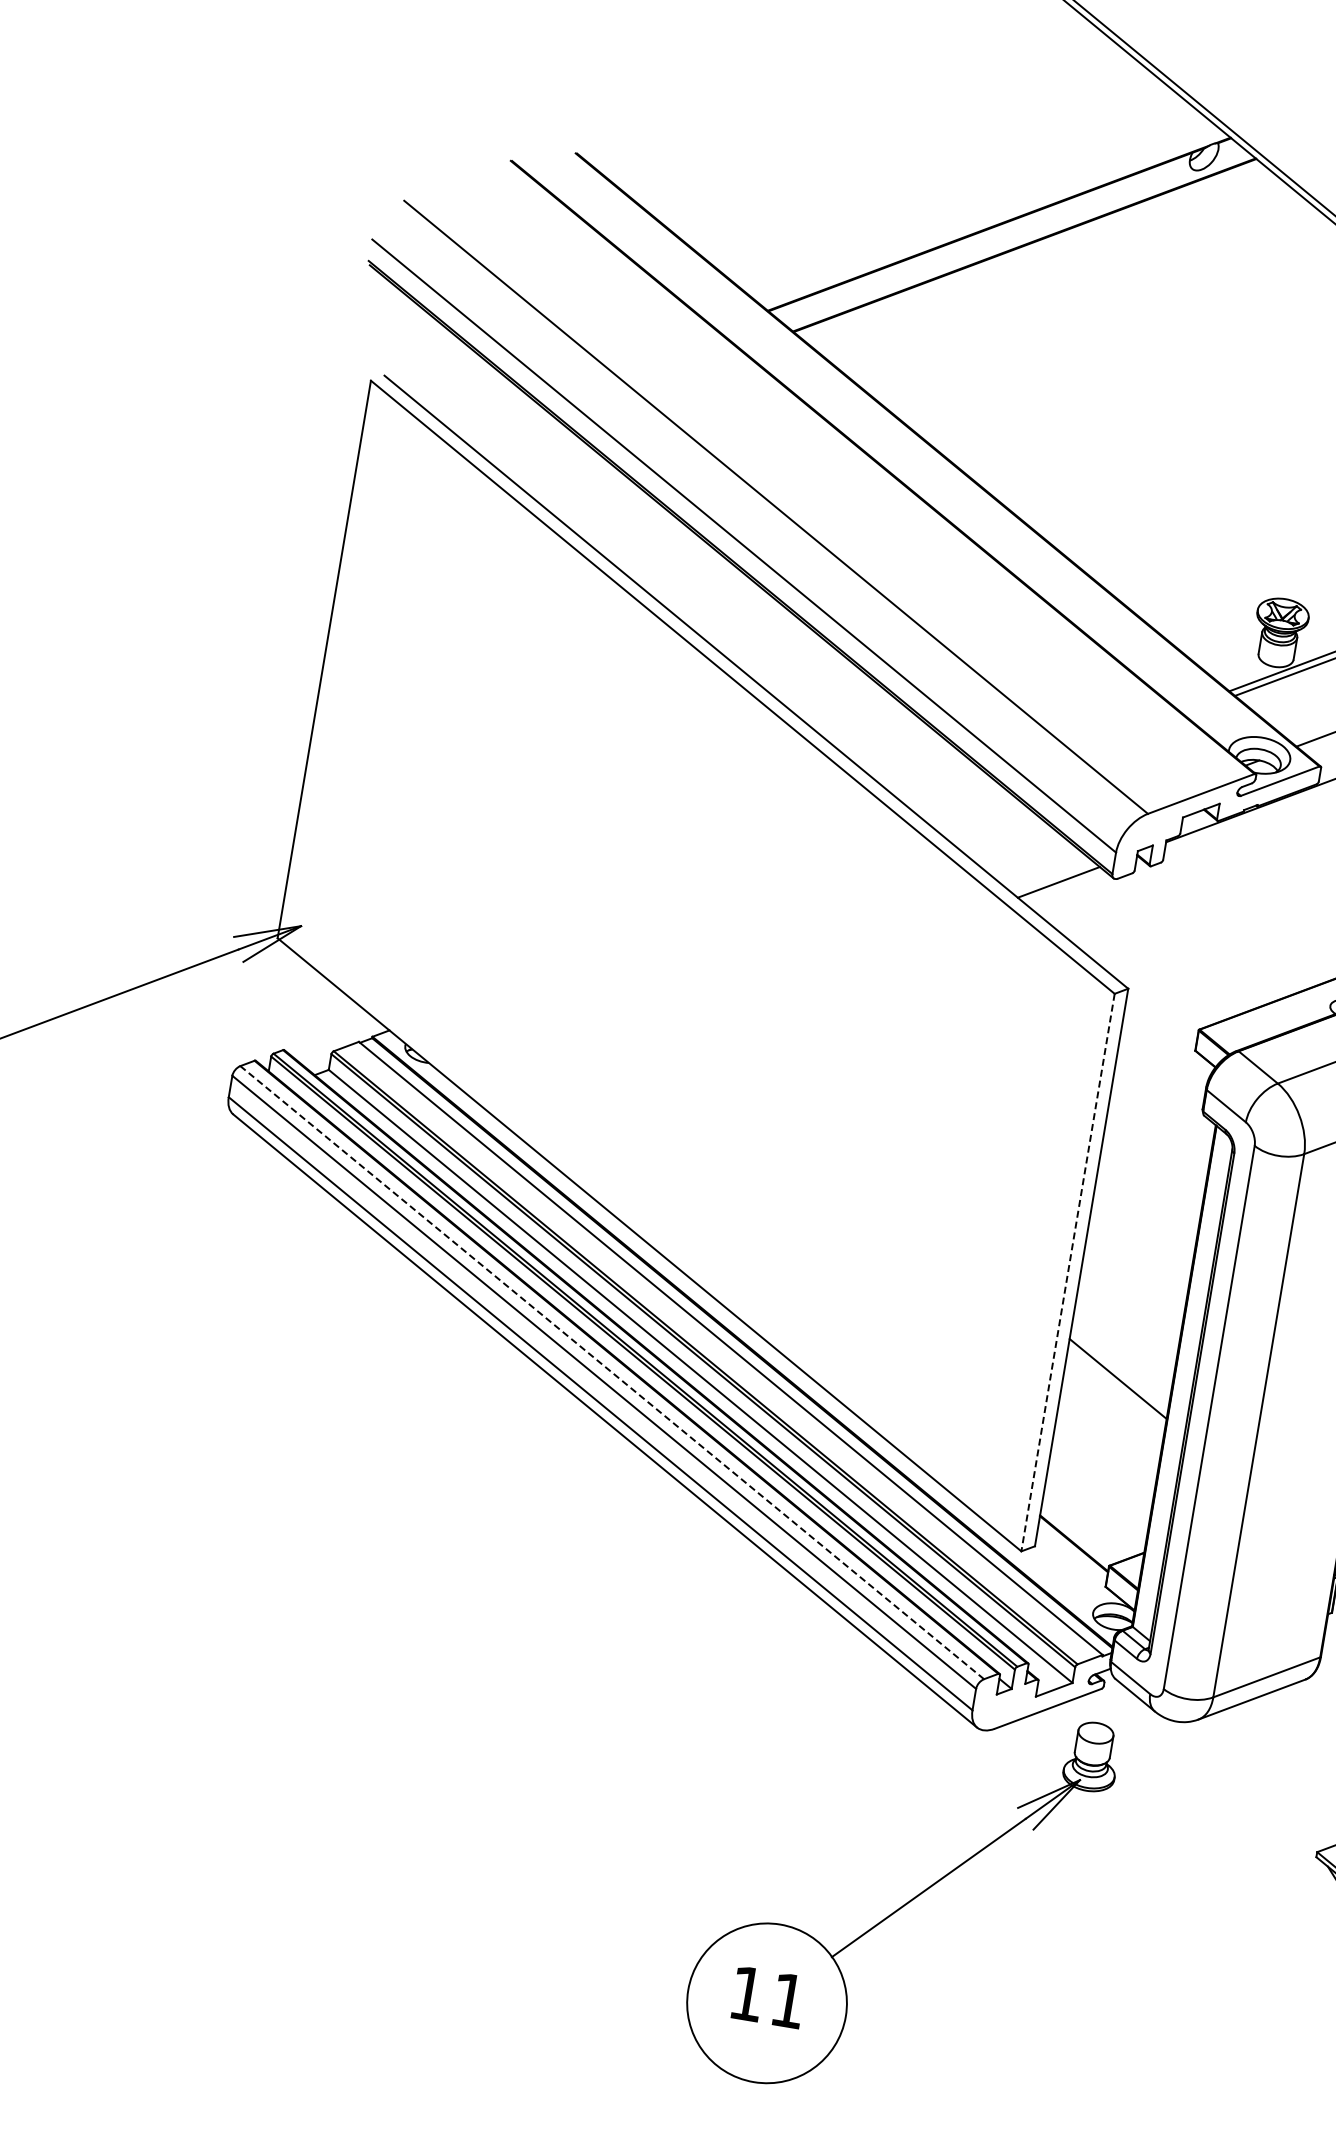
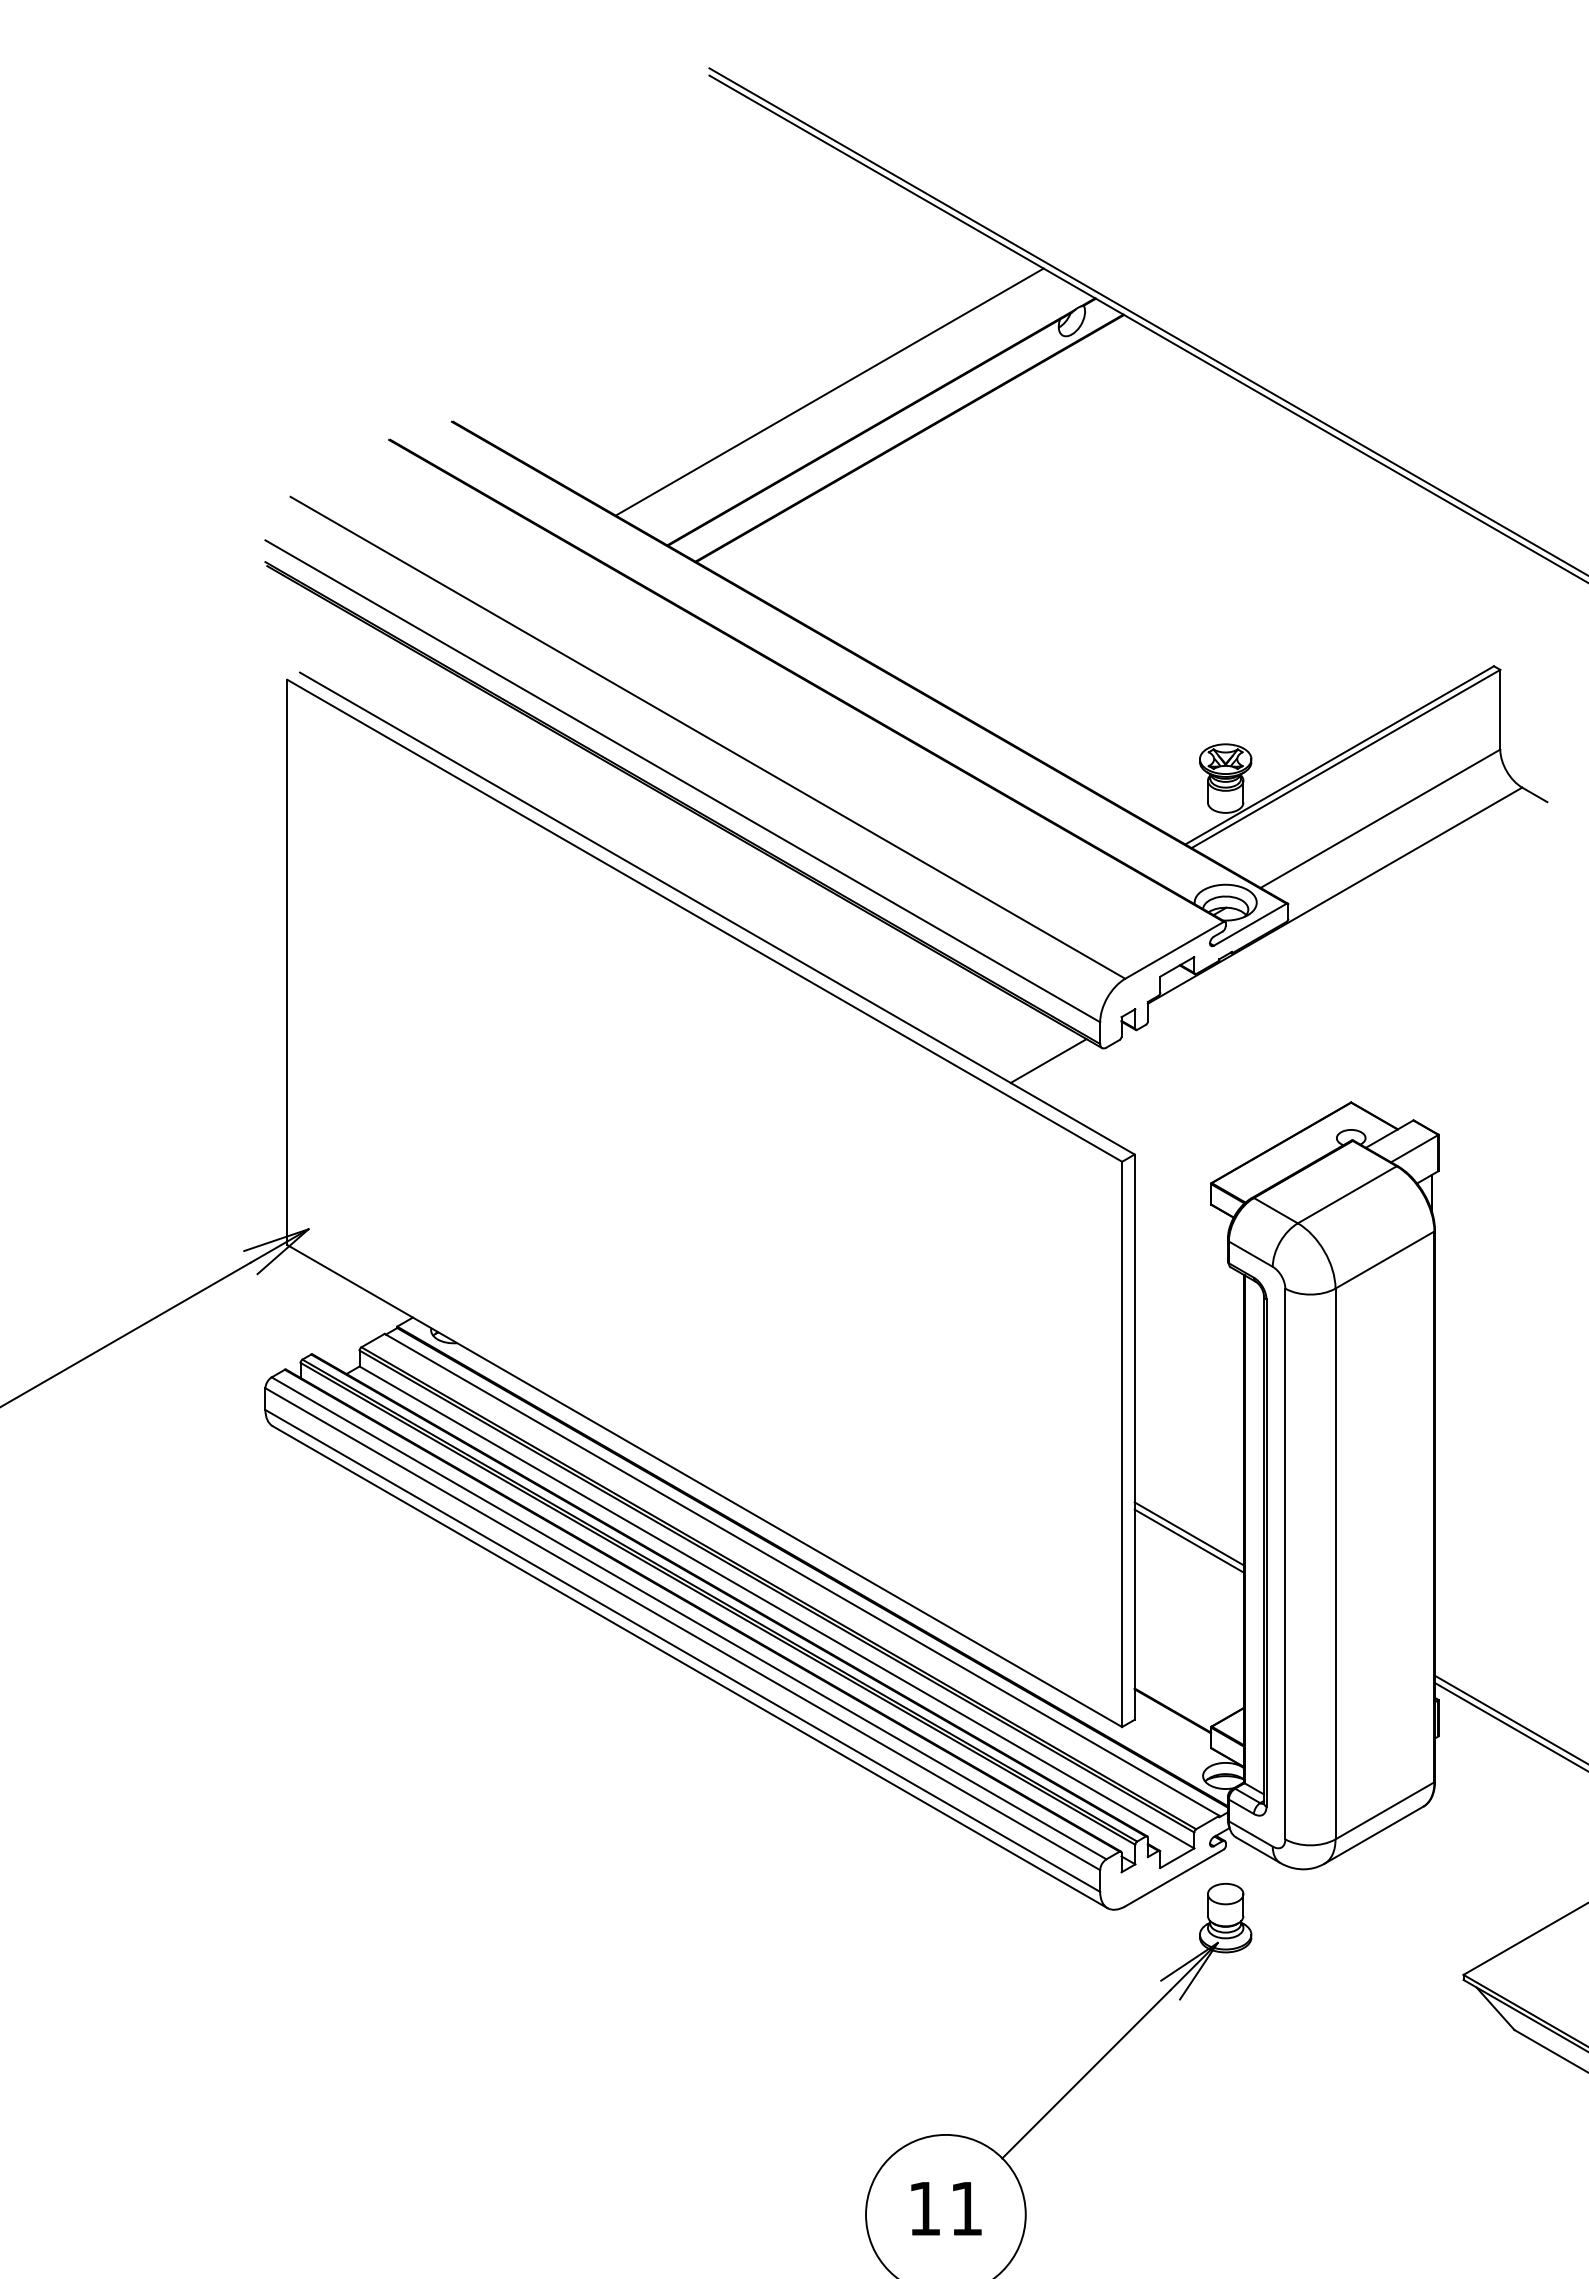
line: (953, 185) -> (829, 391), added
line: (1068, 1272) -> (1122, 1444), dashed -> solid
line: (1118, 1371) -> (1188, 1533), added
line: (612, 1372) -> (689, 1618), dashed -> solid

